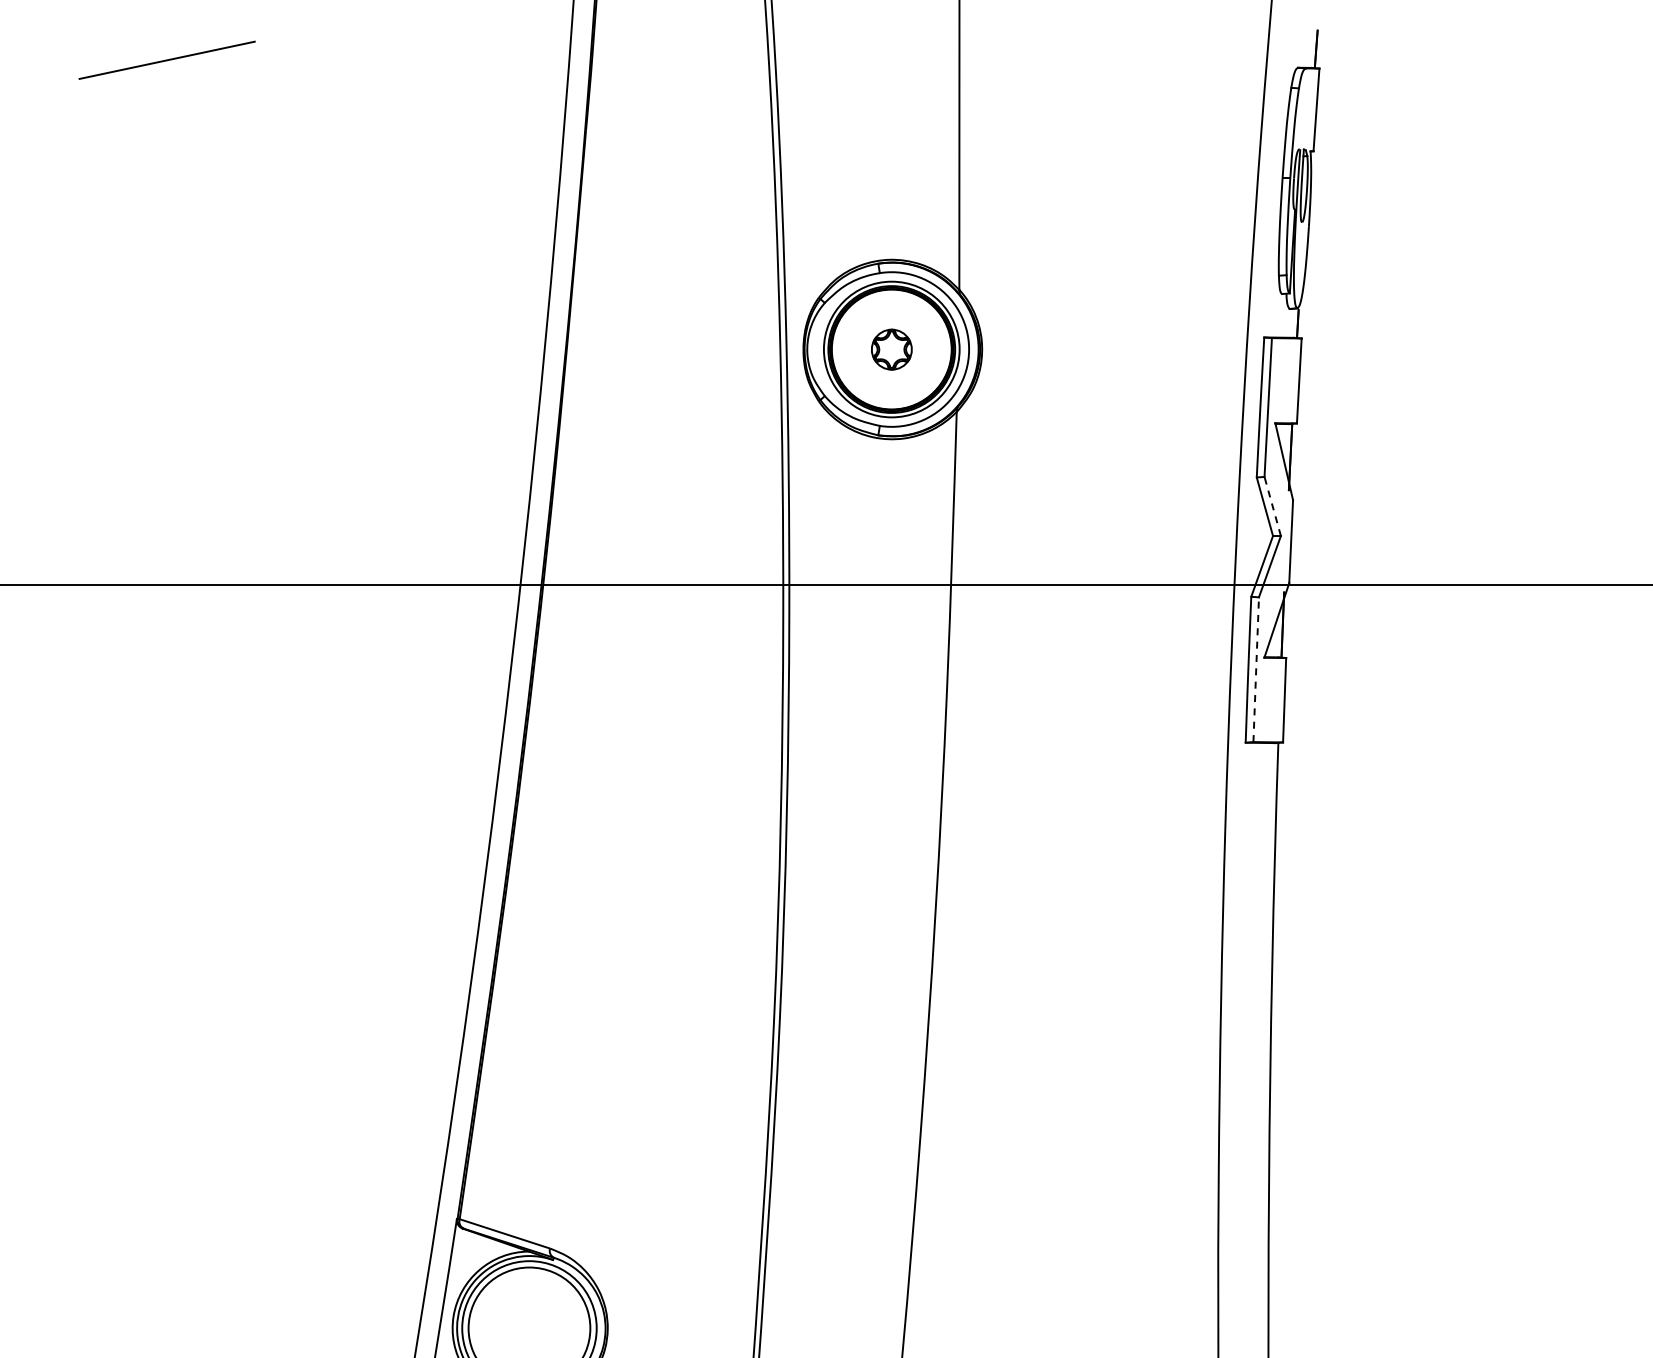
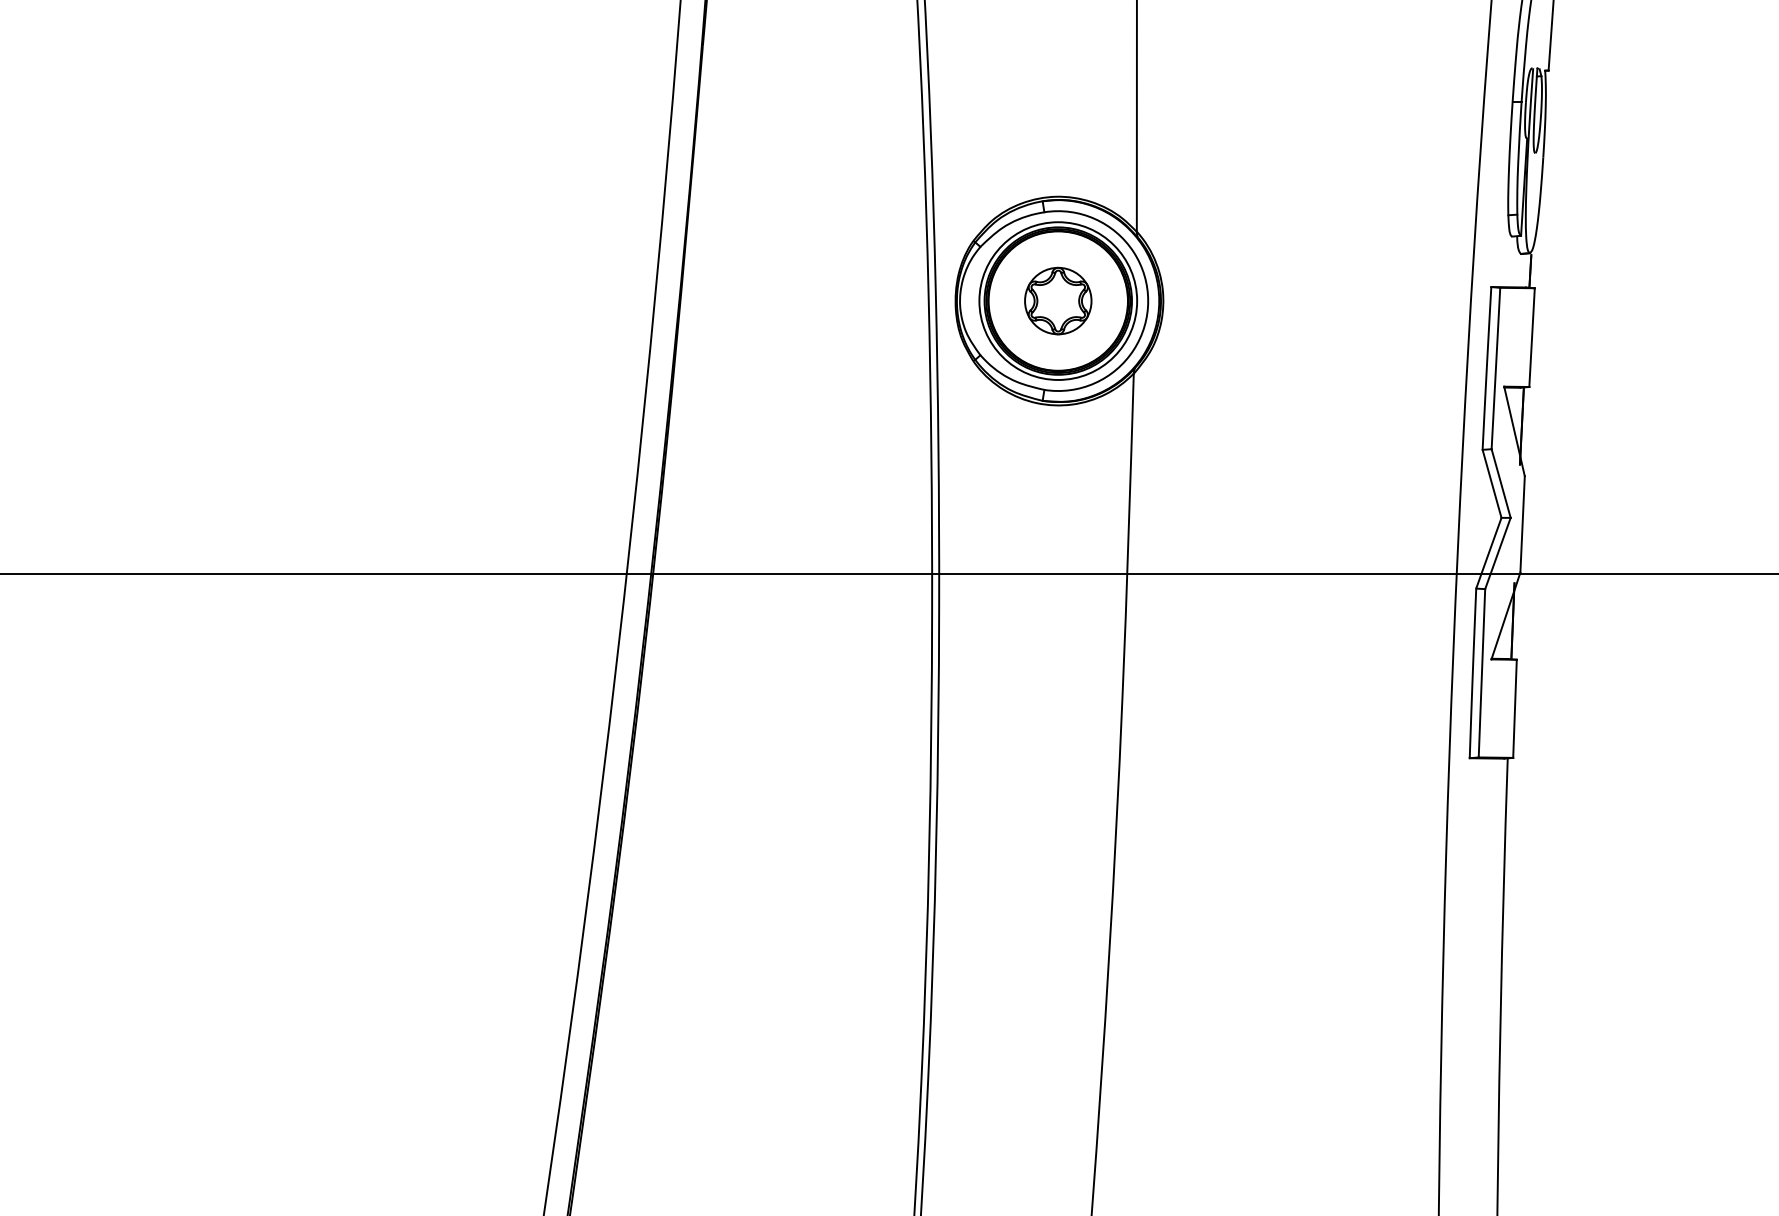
part: (891, 349) -> (1057, 301), size x1.43
line: (1272, 506) -> (1500, 483), dashed -> solid
line: (1256, 669) -> (1482, 673), dashed -> solid

